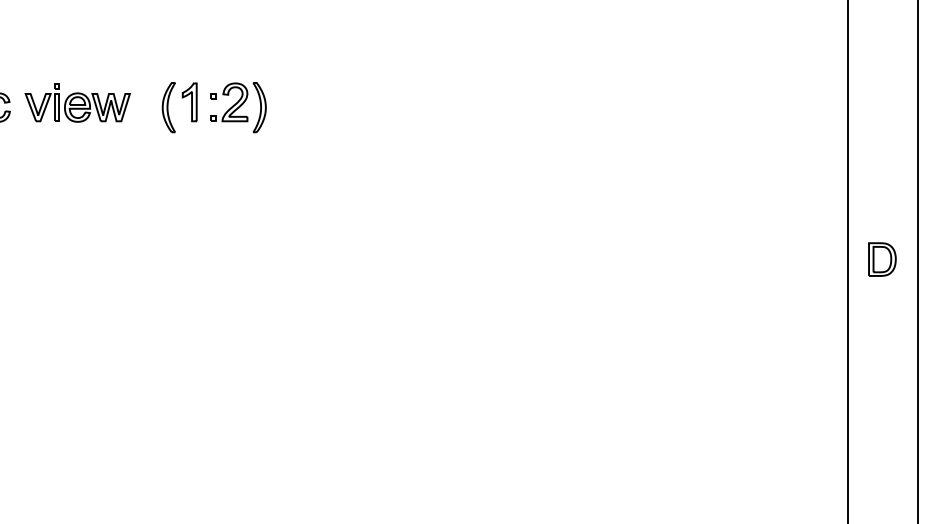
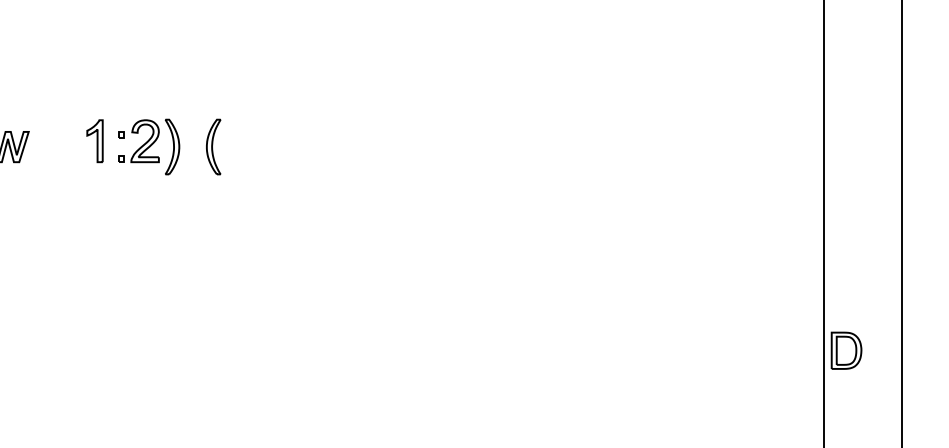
part: (168, 107) -> (213, 146), moved
part: (882, 259) -> (846, 350), moved

